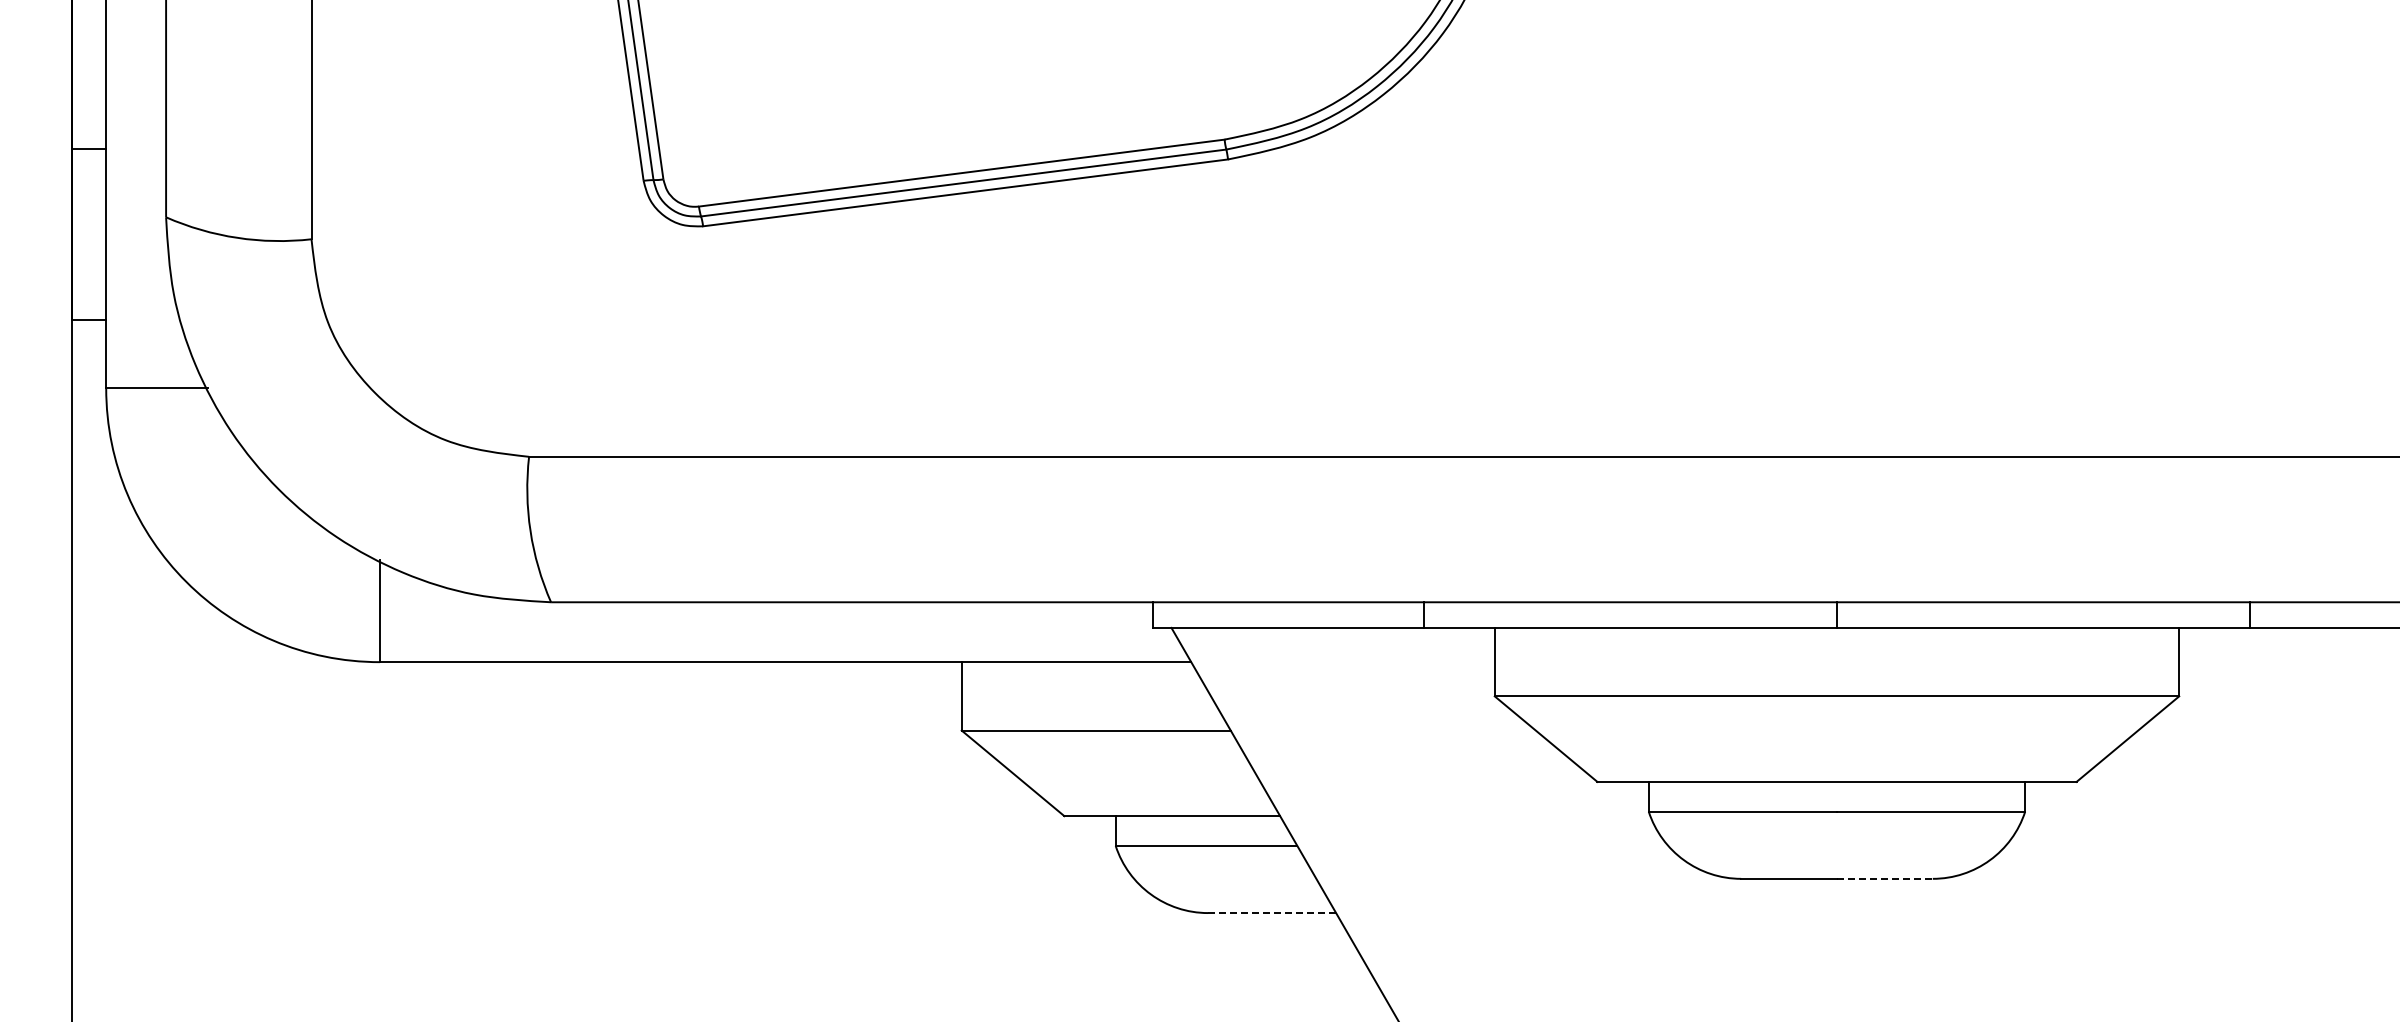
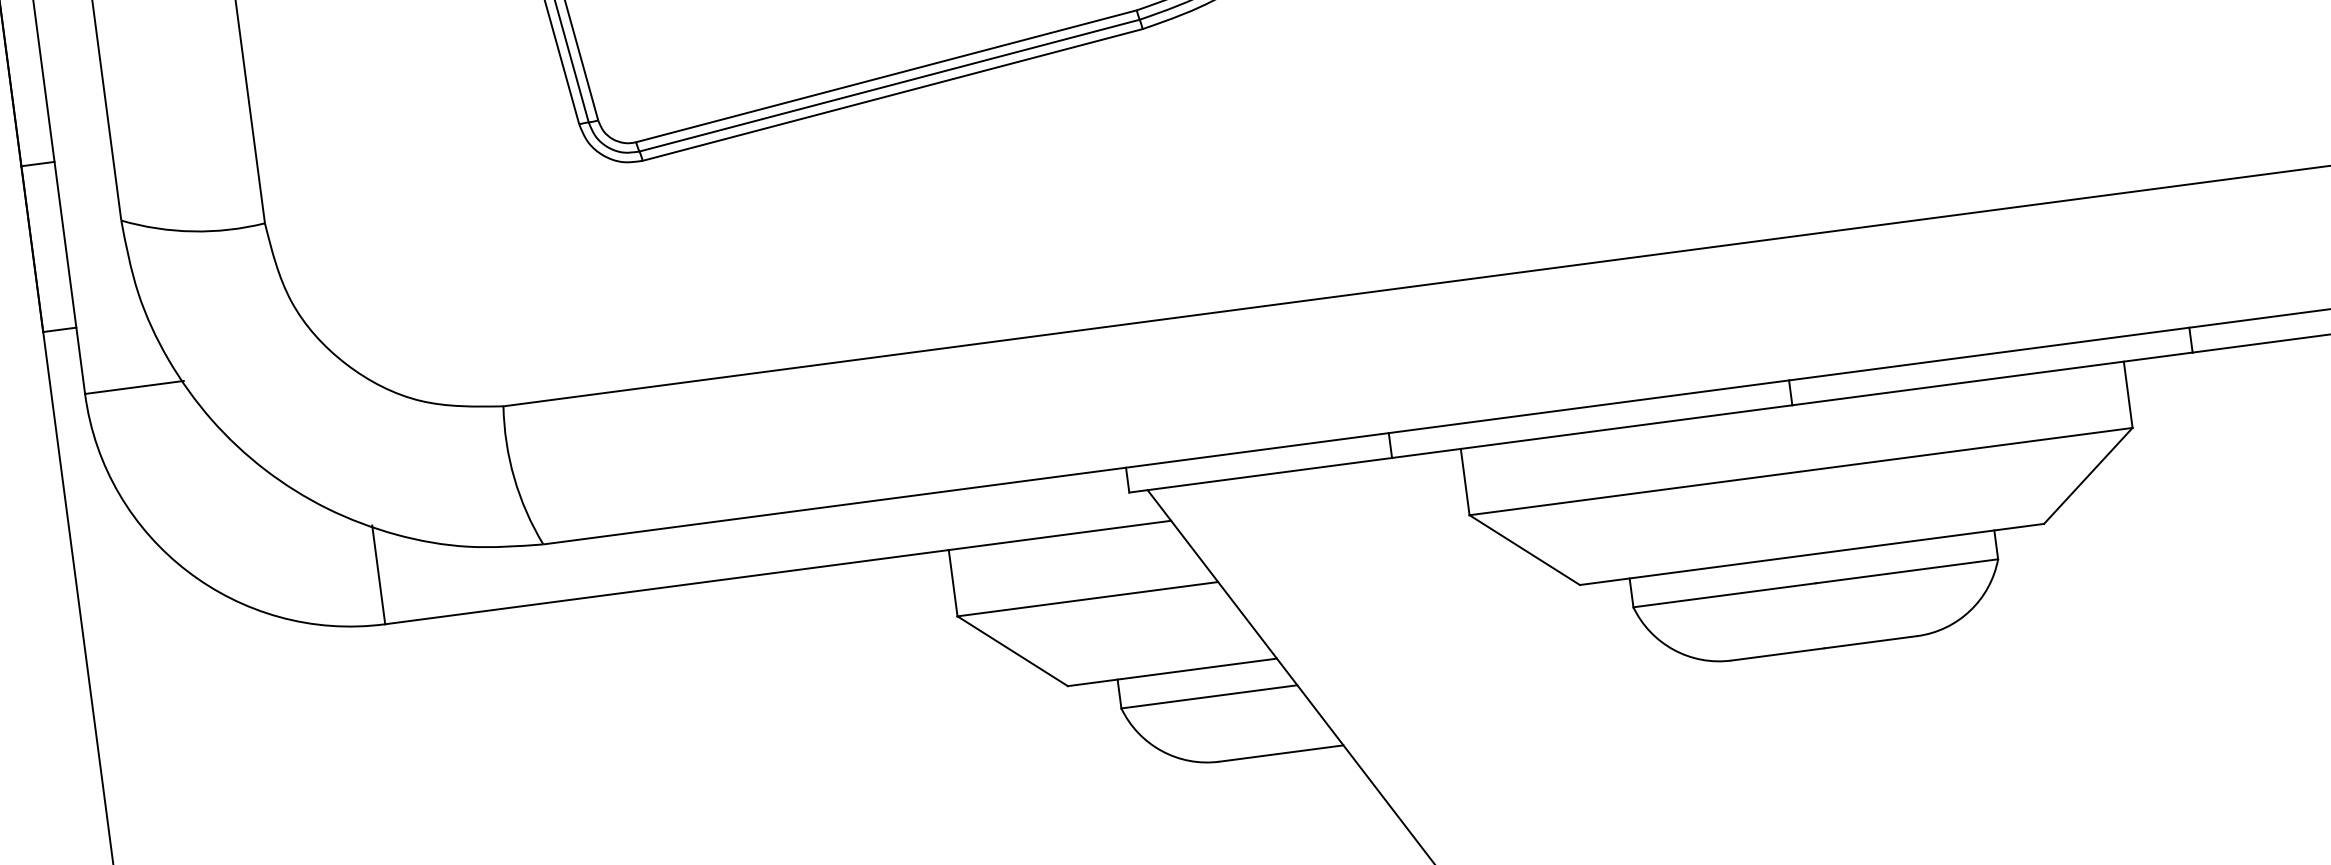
line: (1884, 878) -> (1870, 641), dashed -> solid
line: (1272, 913) -> (1281, 753), dashed -> solid

